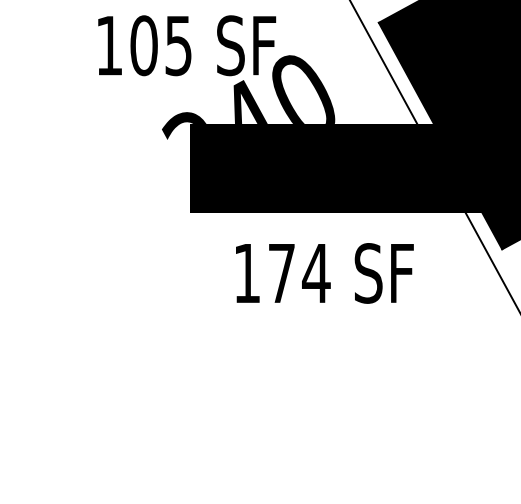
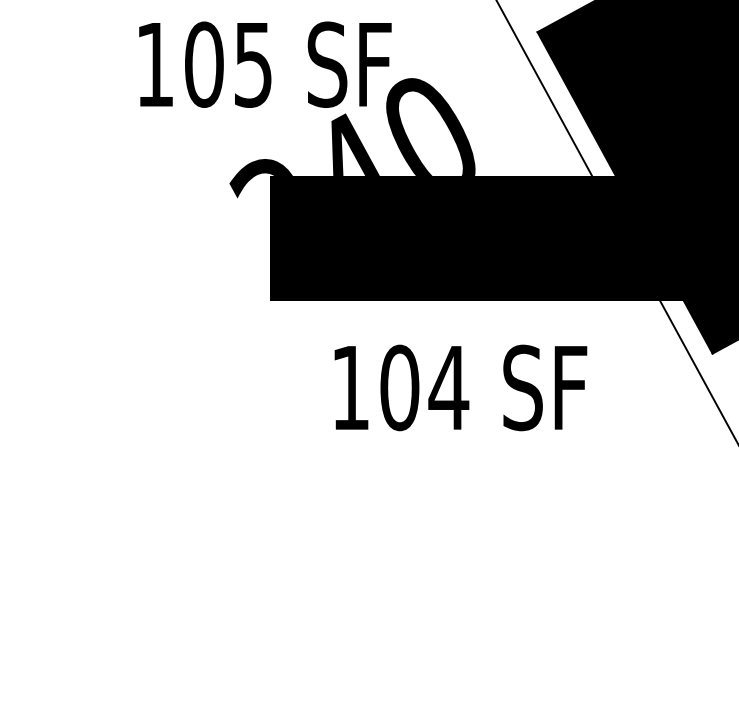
text: (281, 273) -> (399, 388), 174 -> 104

